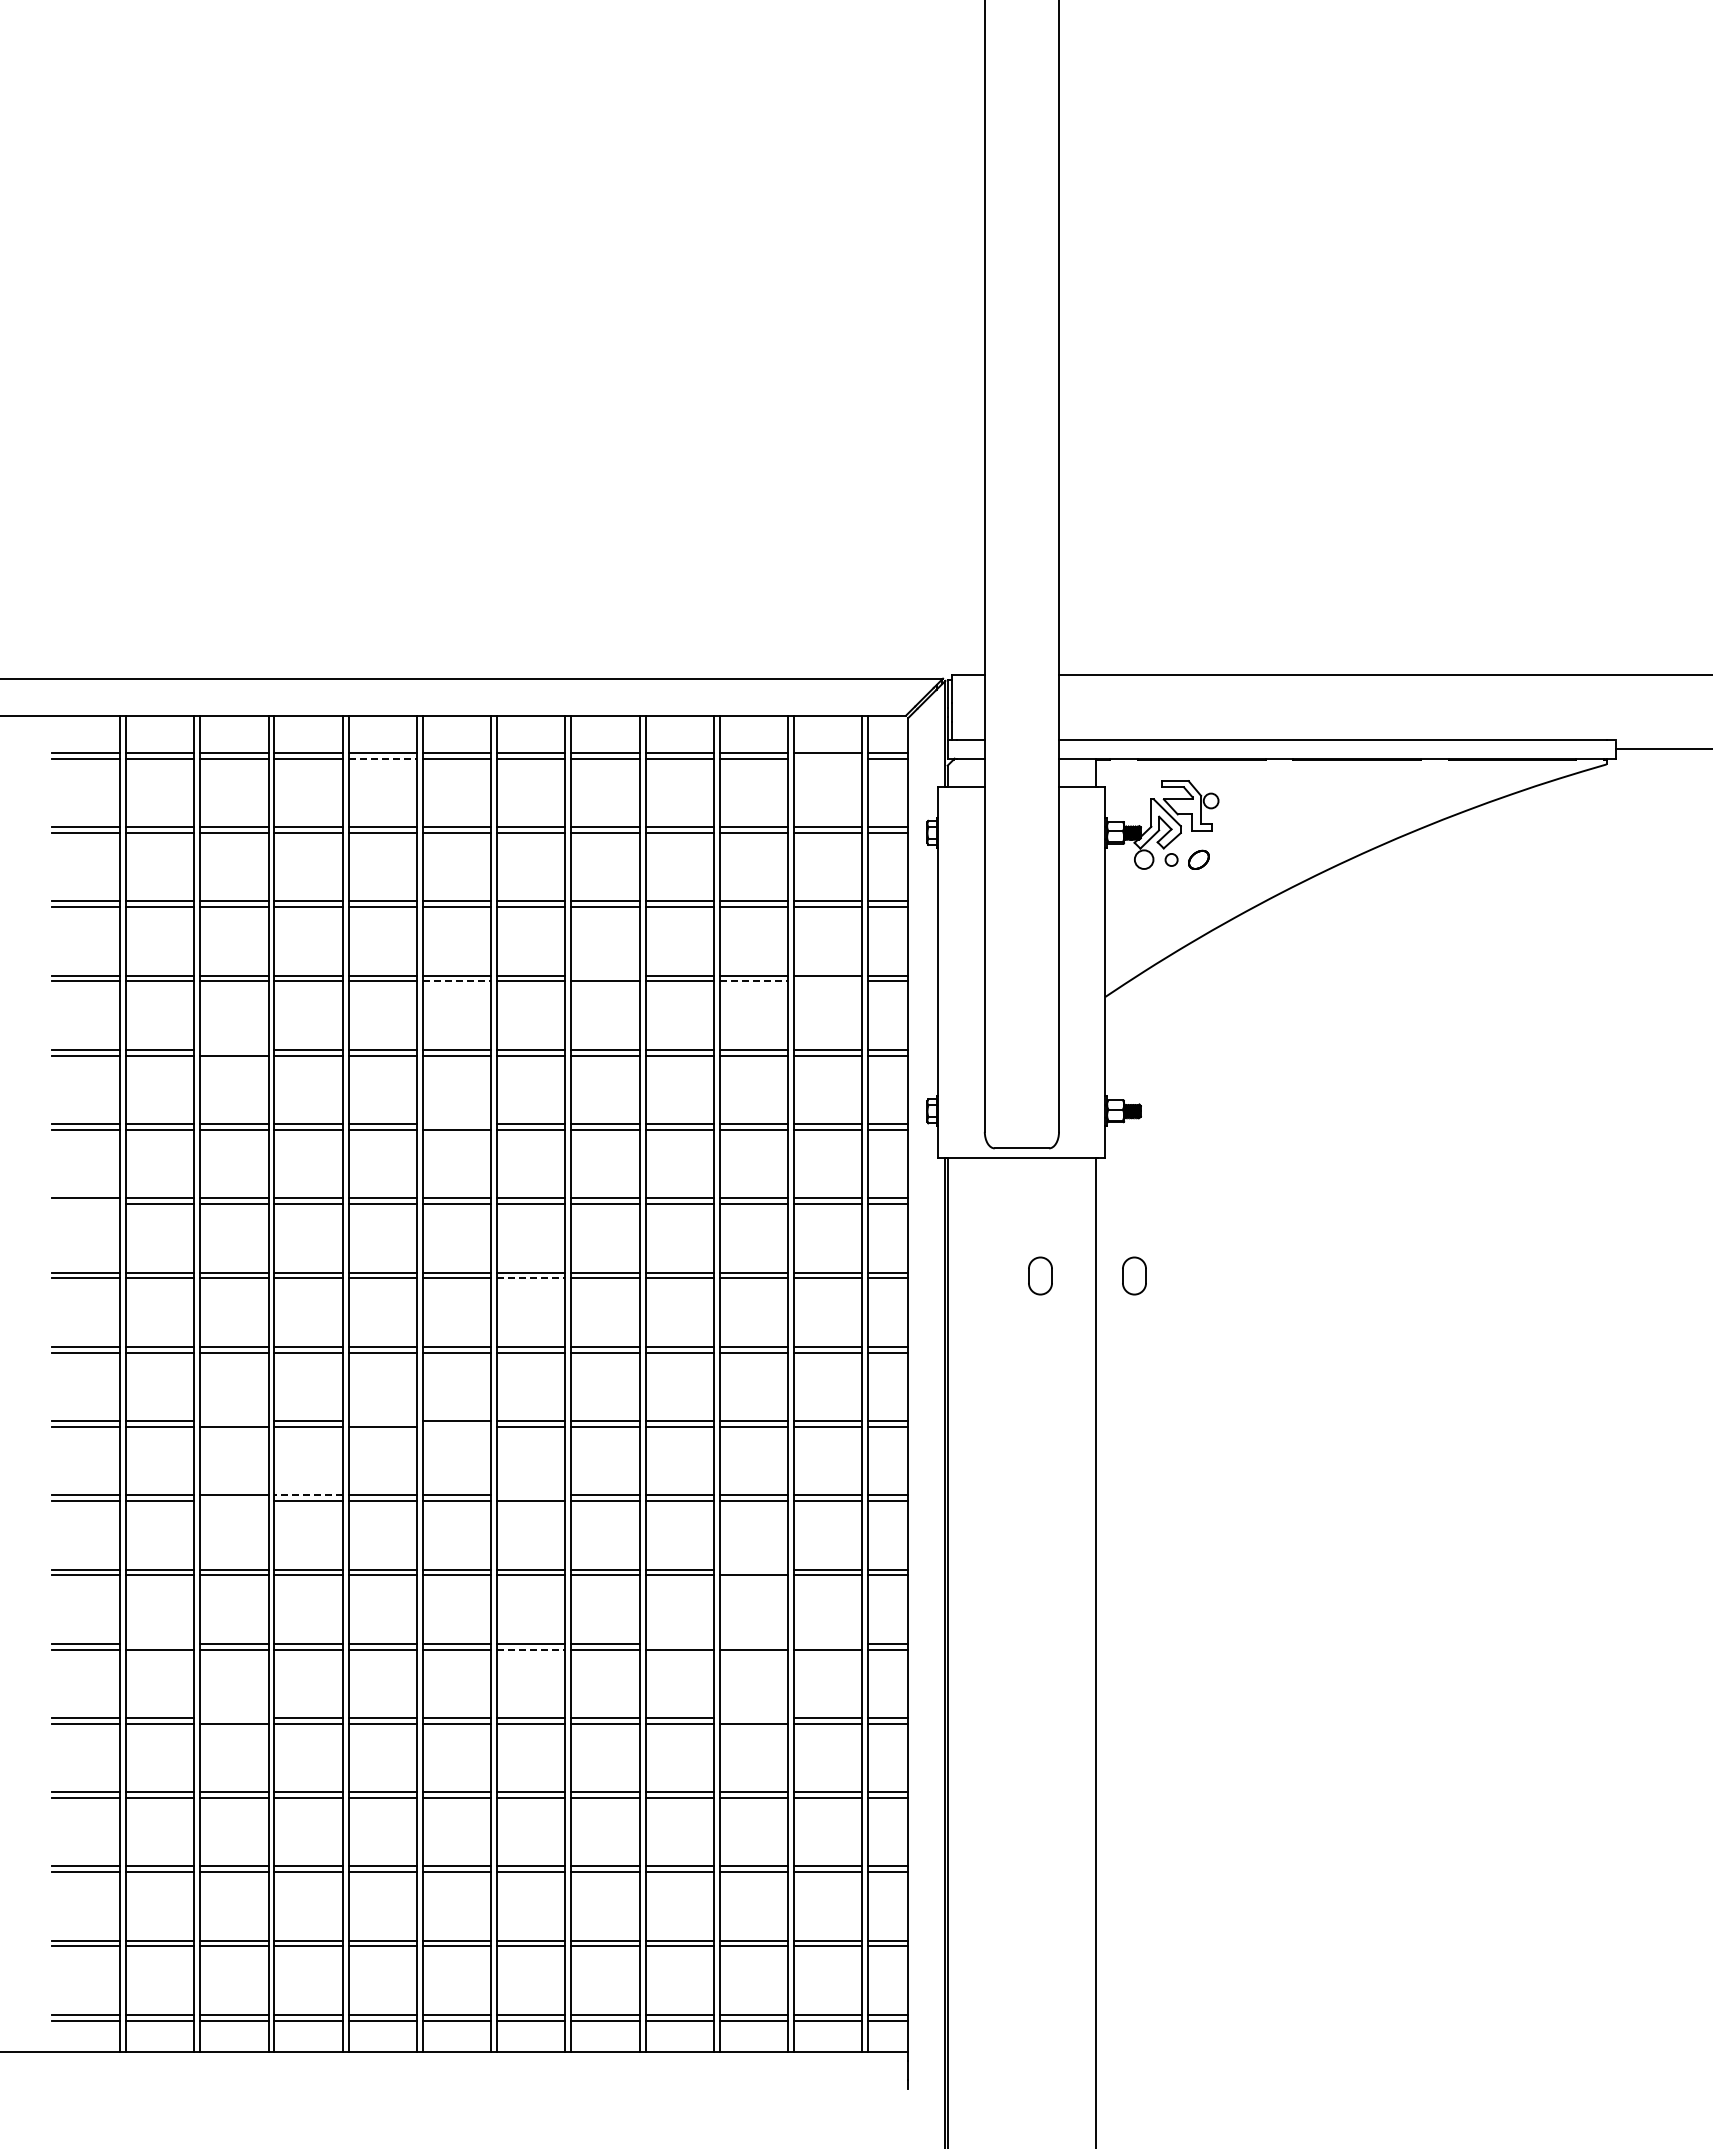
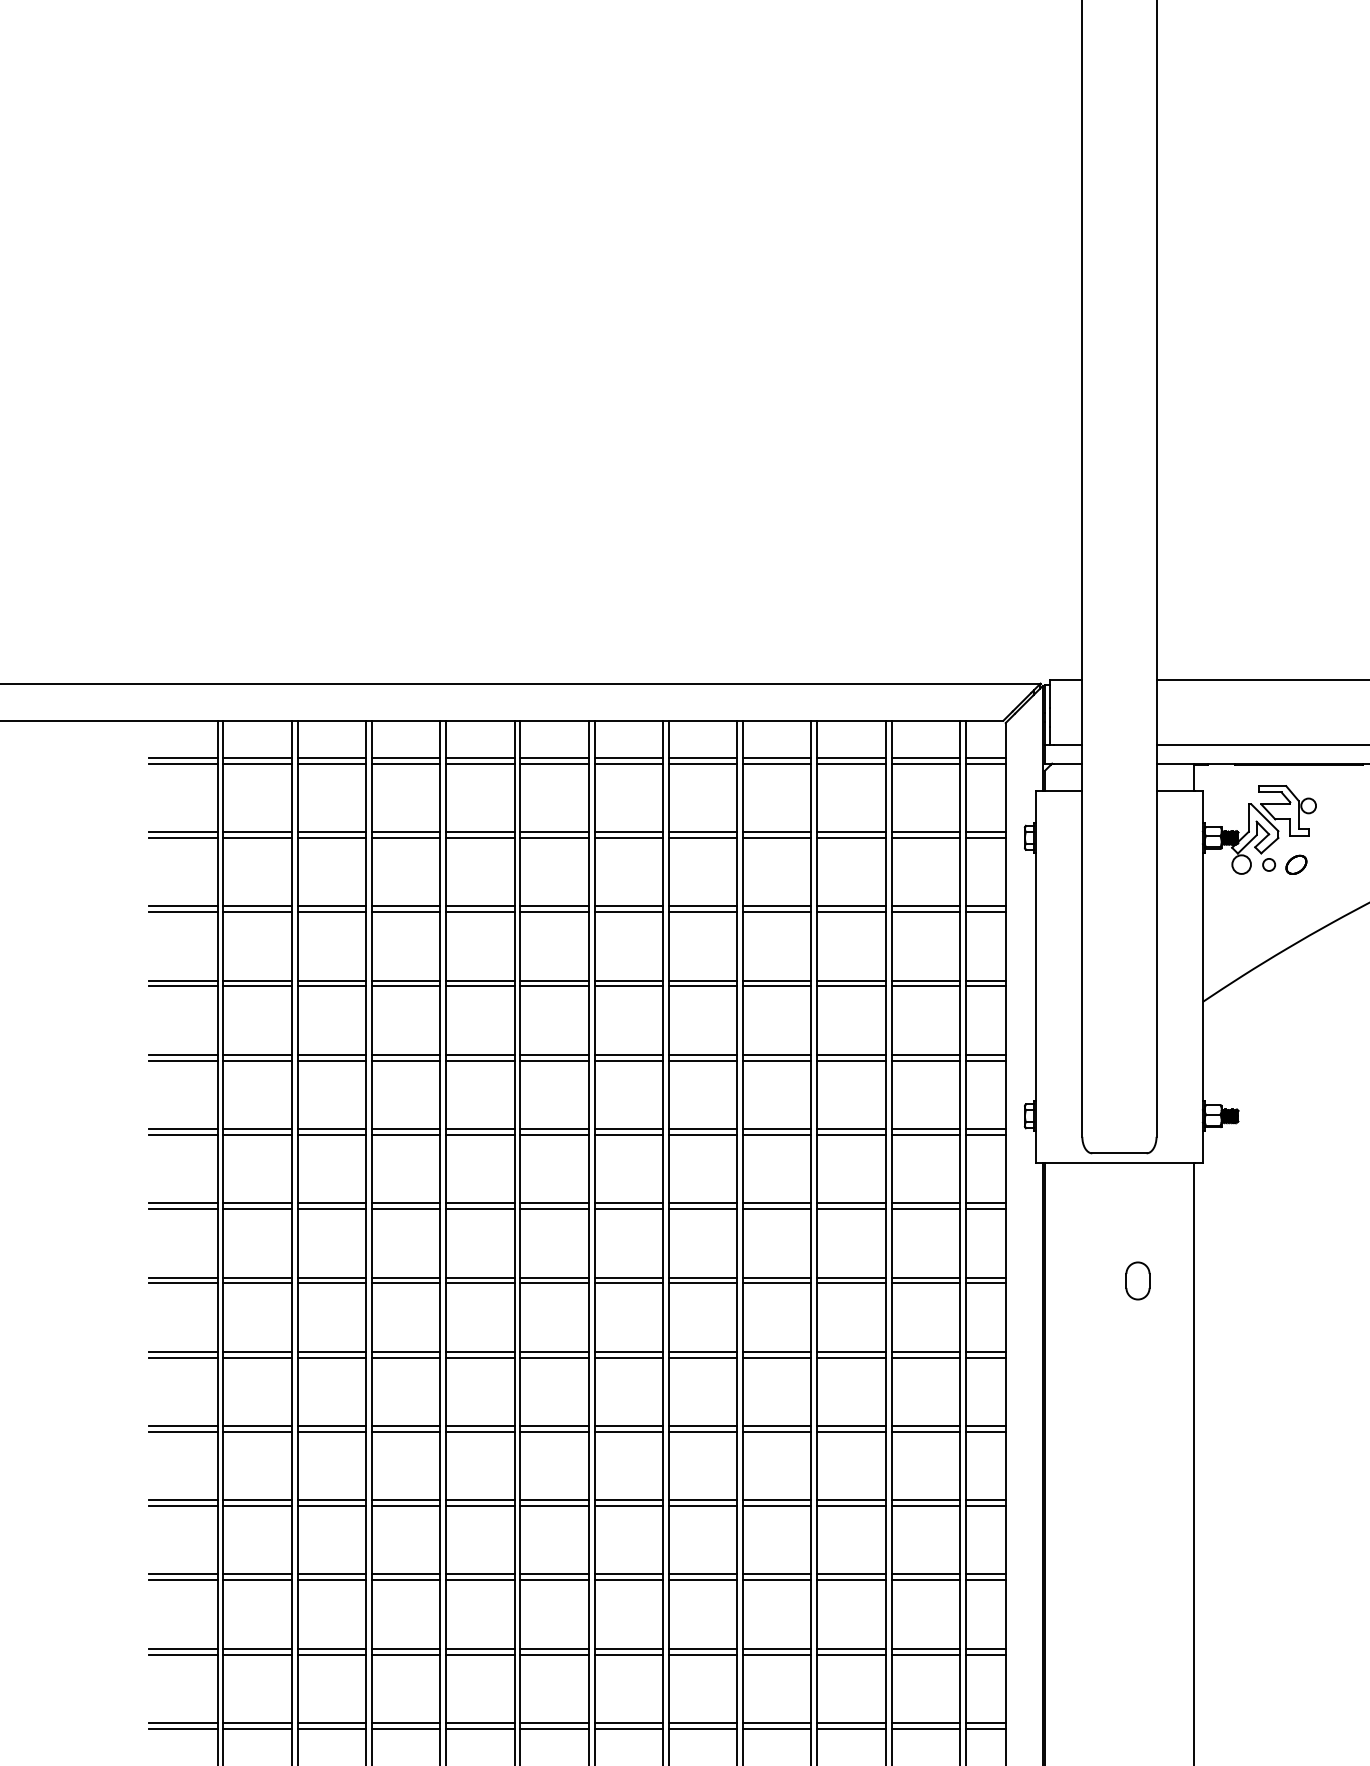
line: (383, 758) -> (481, 763), dashed -> solid
line: (827, 758) -> (925, 763), added
line: (605, 975) -> (703, 980), added
line: (457, 981) -> (555, 986), dashed -> solid
line: (754, 981) -> (852, 986), dashed -> solid
line: (827, 981) -> (925, 986), added
line: (234, 1049) -> (332, 1054), added
line: (456, 1124) -> (554, 1129), added
line: (85, 1204) -> (183, 1209), added
part: (1134, 1275) -> (1232, 1280), removed
line: (531, 1278) -> (629, 1283), dashed -> solid
line: (234, 1421) -> (332, 1426), added
line: (382, 1421) -> (480, 1426), added
line: (456, 1426) -> (554, 1431), added
line: (308, 1495) -> (406, 1500), dashed -> solid
line: (531, 1495) -> (629, 1500), added
line: (234, 1501) -> (332, 1506), added
line: (753, 1569) -> (851, 1574), added
line: (159, 1643) -> (257, 1648), added
line: (679, 1643) -> (777, 1648), added
line: (753, 1643) -> (851, 1648), added
line: (827, 1643) -> (925, 1648), added
line: (531, 1649) -> (629, 1654), dashed -> solid
line: (234, 1717) -> (332, 1722), added
line: (753, 1717) -> (851, 1722), added

